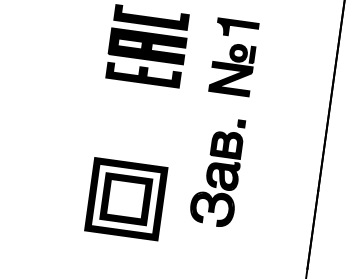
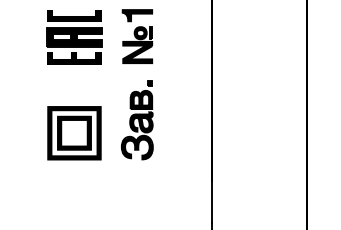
part: (126, 199) -> (74, 133), moved

